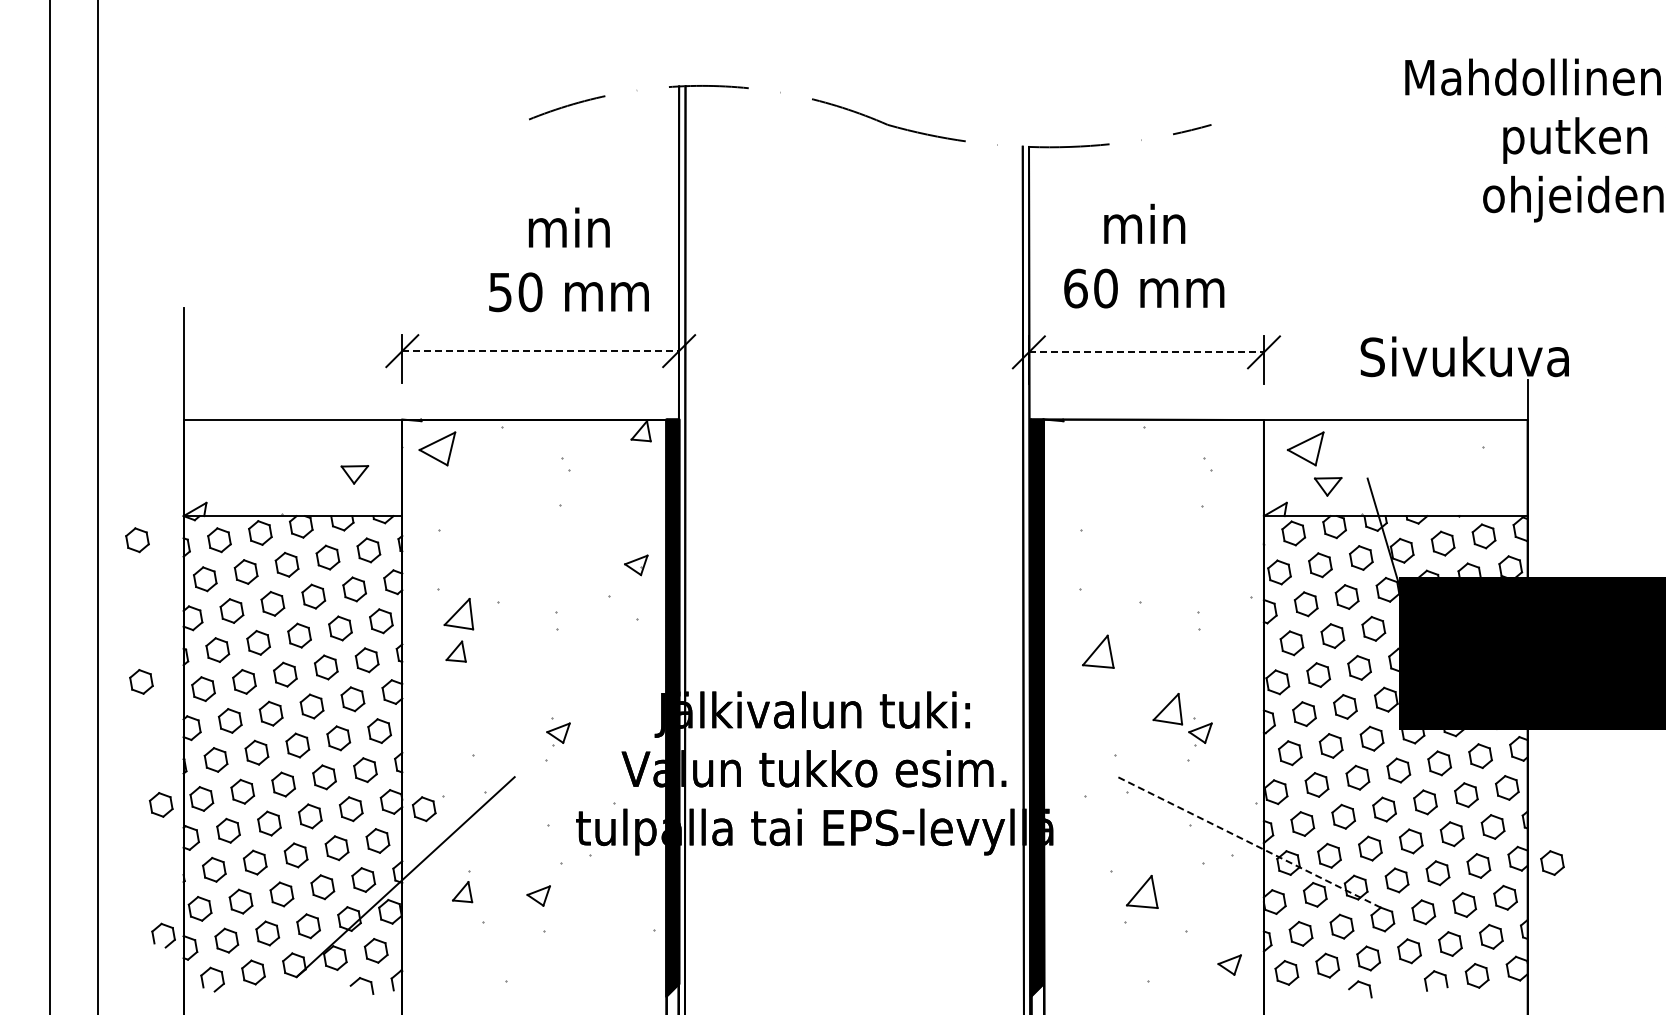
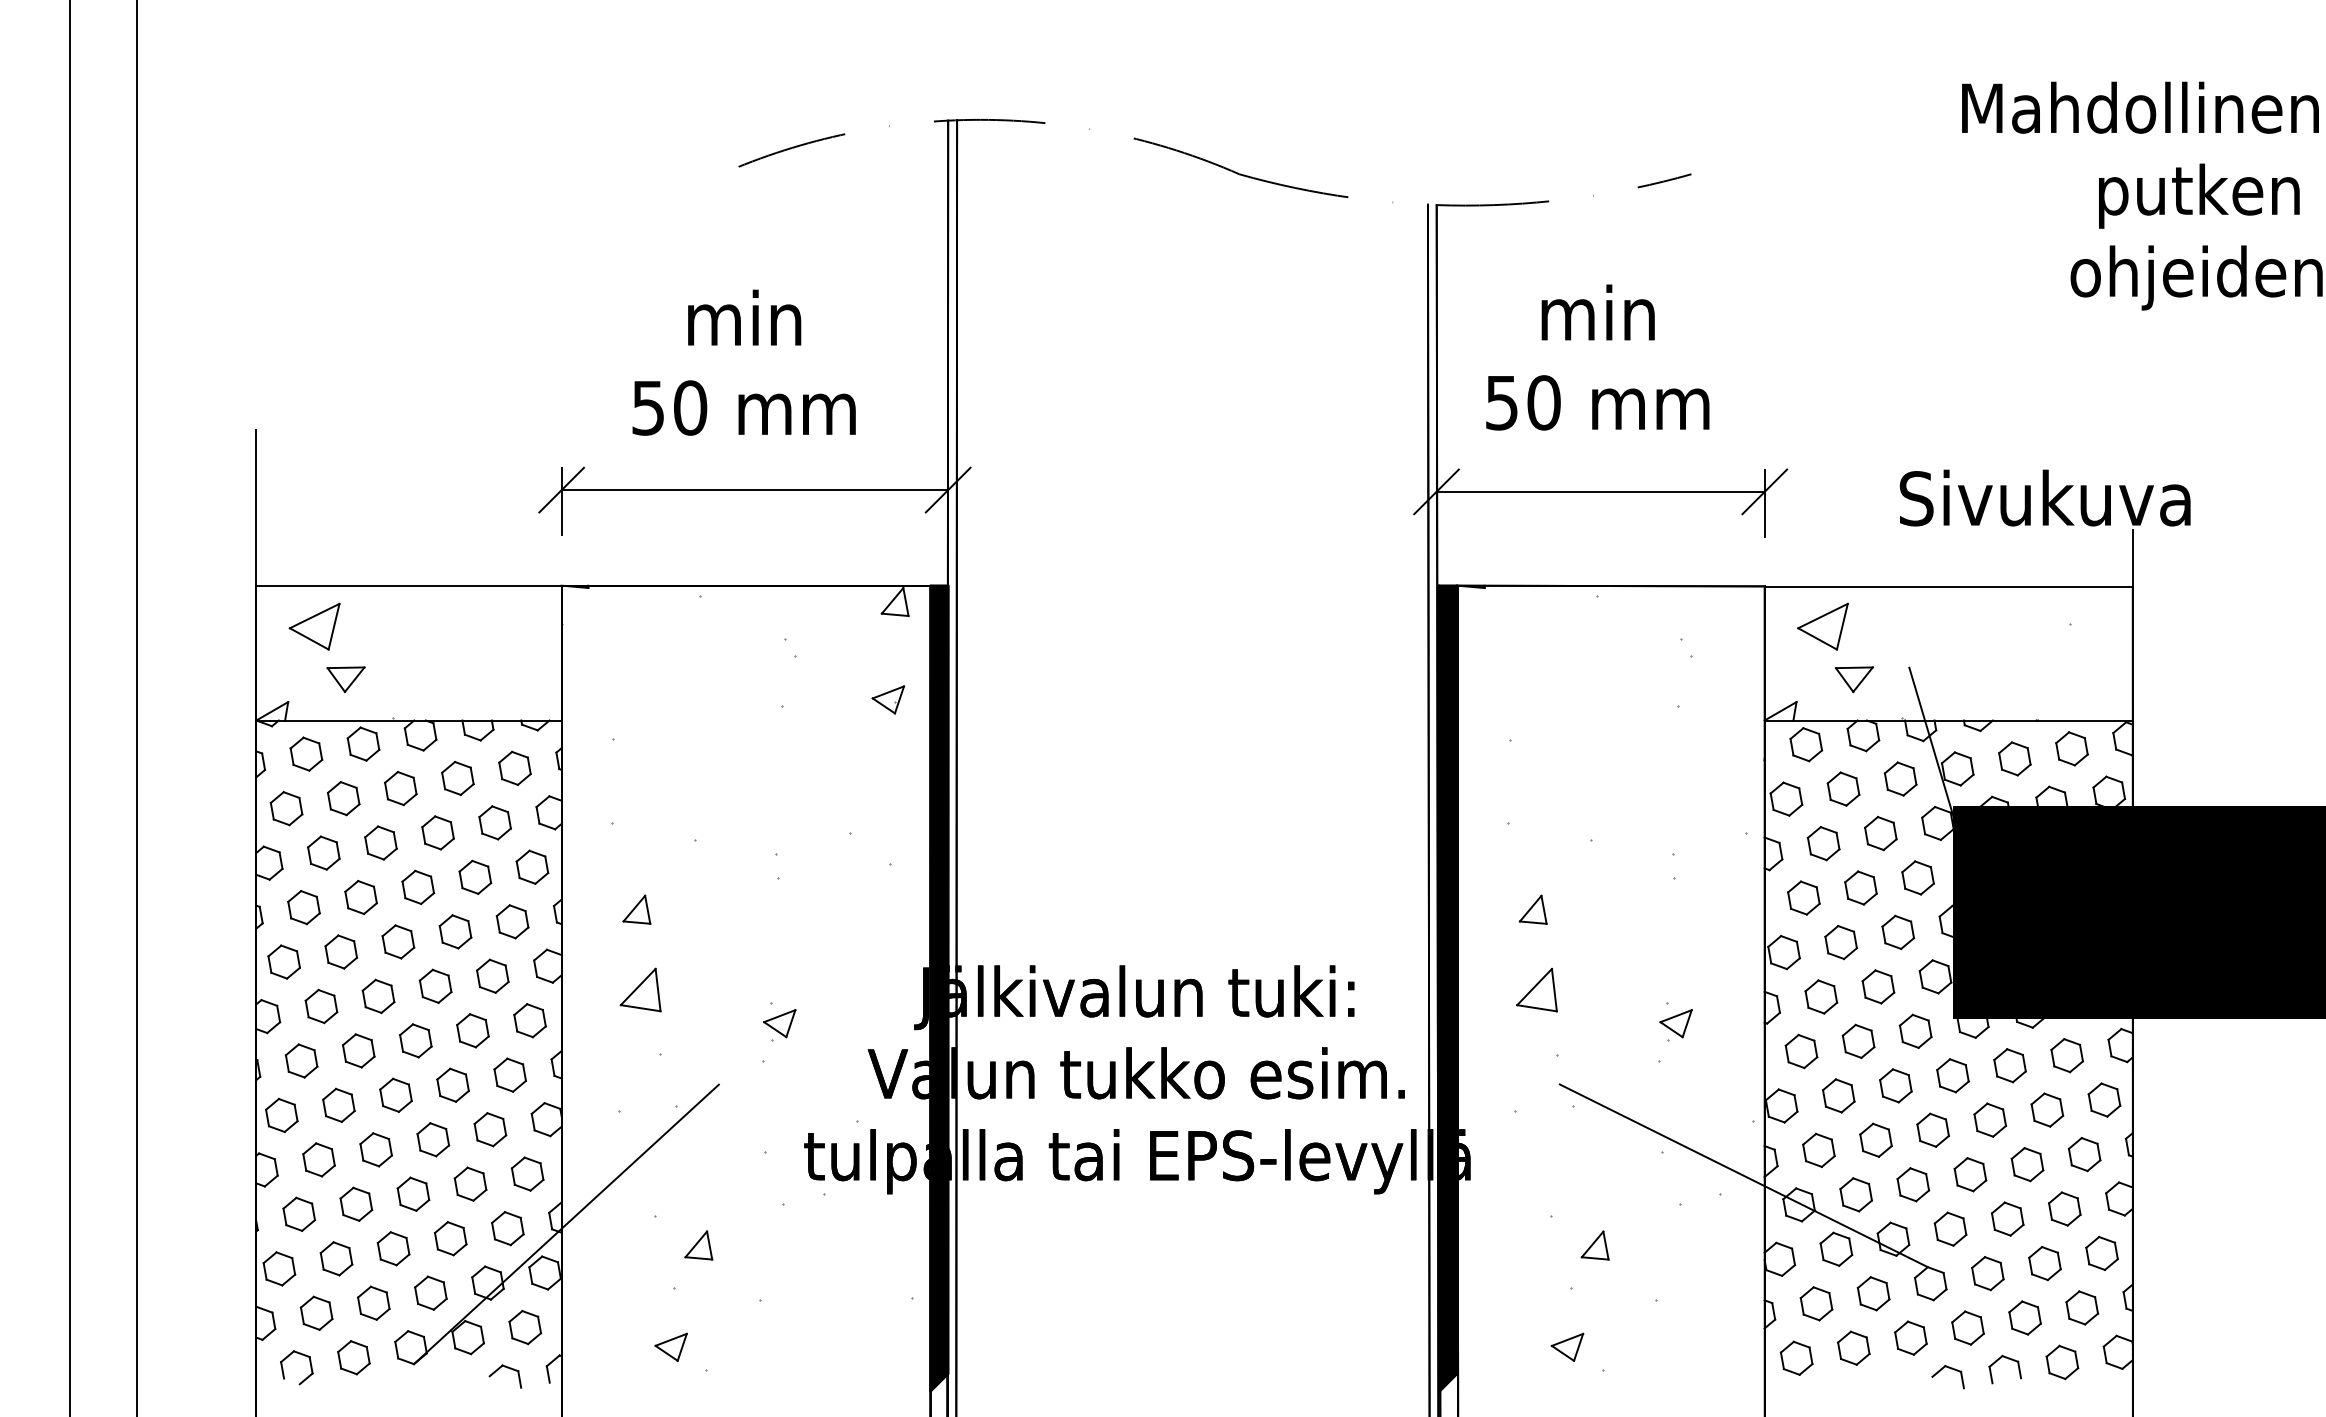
text: (568, 259) -> (743, 362), moved
text: (1075, 288) -> (1501, 402), ^J60 -> ^J50
line: (541, 351) -> (756, 490), dashed -> solid
line: (1146, 352) -> (1600, 492), dashed -> solid
part: (437, 448) -> (314, 626), moved
part: (354, 474) -> (345, 679), moved
part: (137, 540) -> (191, 754), removed
part: (636, 565) -> (888, 700), moved
part: (458, 613) -> (640, 989), moved
part: (1097, 651) -> (1532, 909), size x0.62
part: (141, 681) -> (197, 951), removed
part: (1167, 709) -> (1536, 990), moved
part: (160, 804) -> (224, 1123), removed
part: (424, 809) -> (592, 1130), removed
line: (1248, 841) -> (1743, 1174), dashed -> solid
part: (1552, 862) -> (2167, 1204), removed
part: (462, 892) -> (698, 1246), moved
part: (1142, 892) -> (1595, 1246), size x0.62
part: (538, 895) -> (670, 1346), moved
part: (154, 936) -> (215, 1307), removed
part: (1229, 964) -> (1567, 1346), moved
part: (1360, 989) -> (1948, 1377), moved

